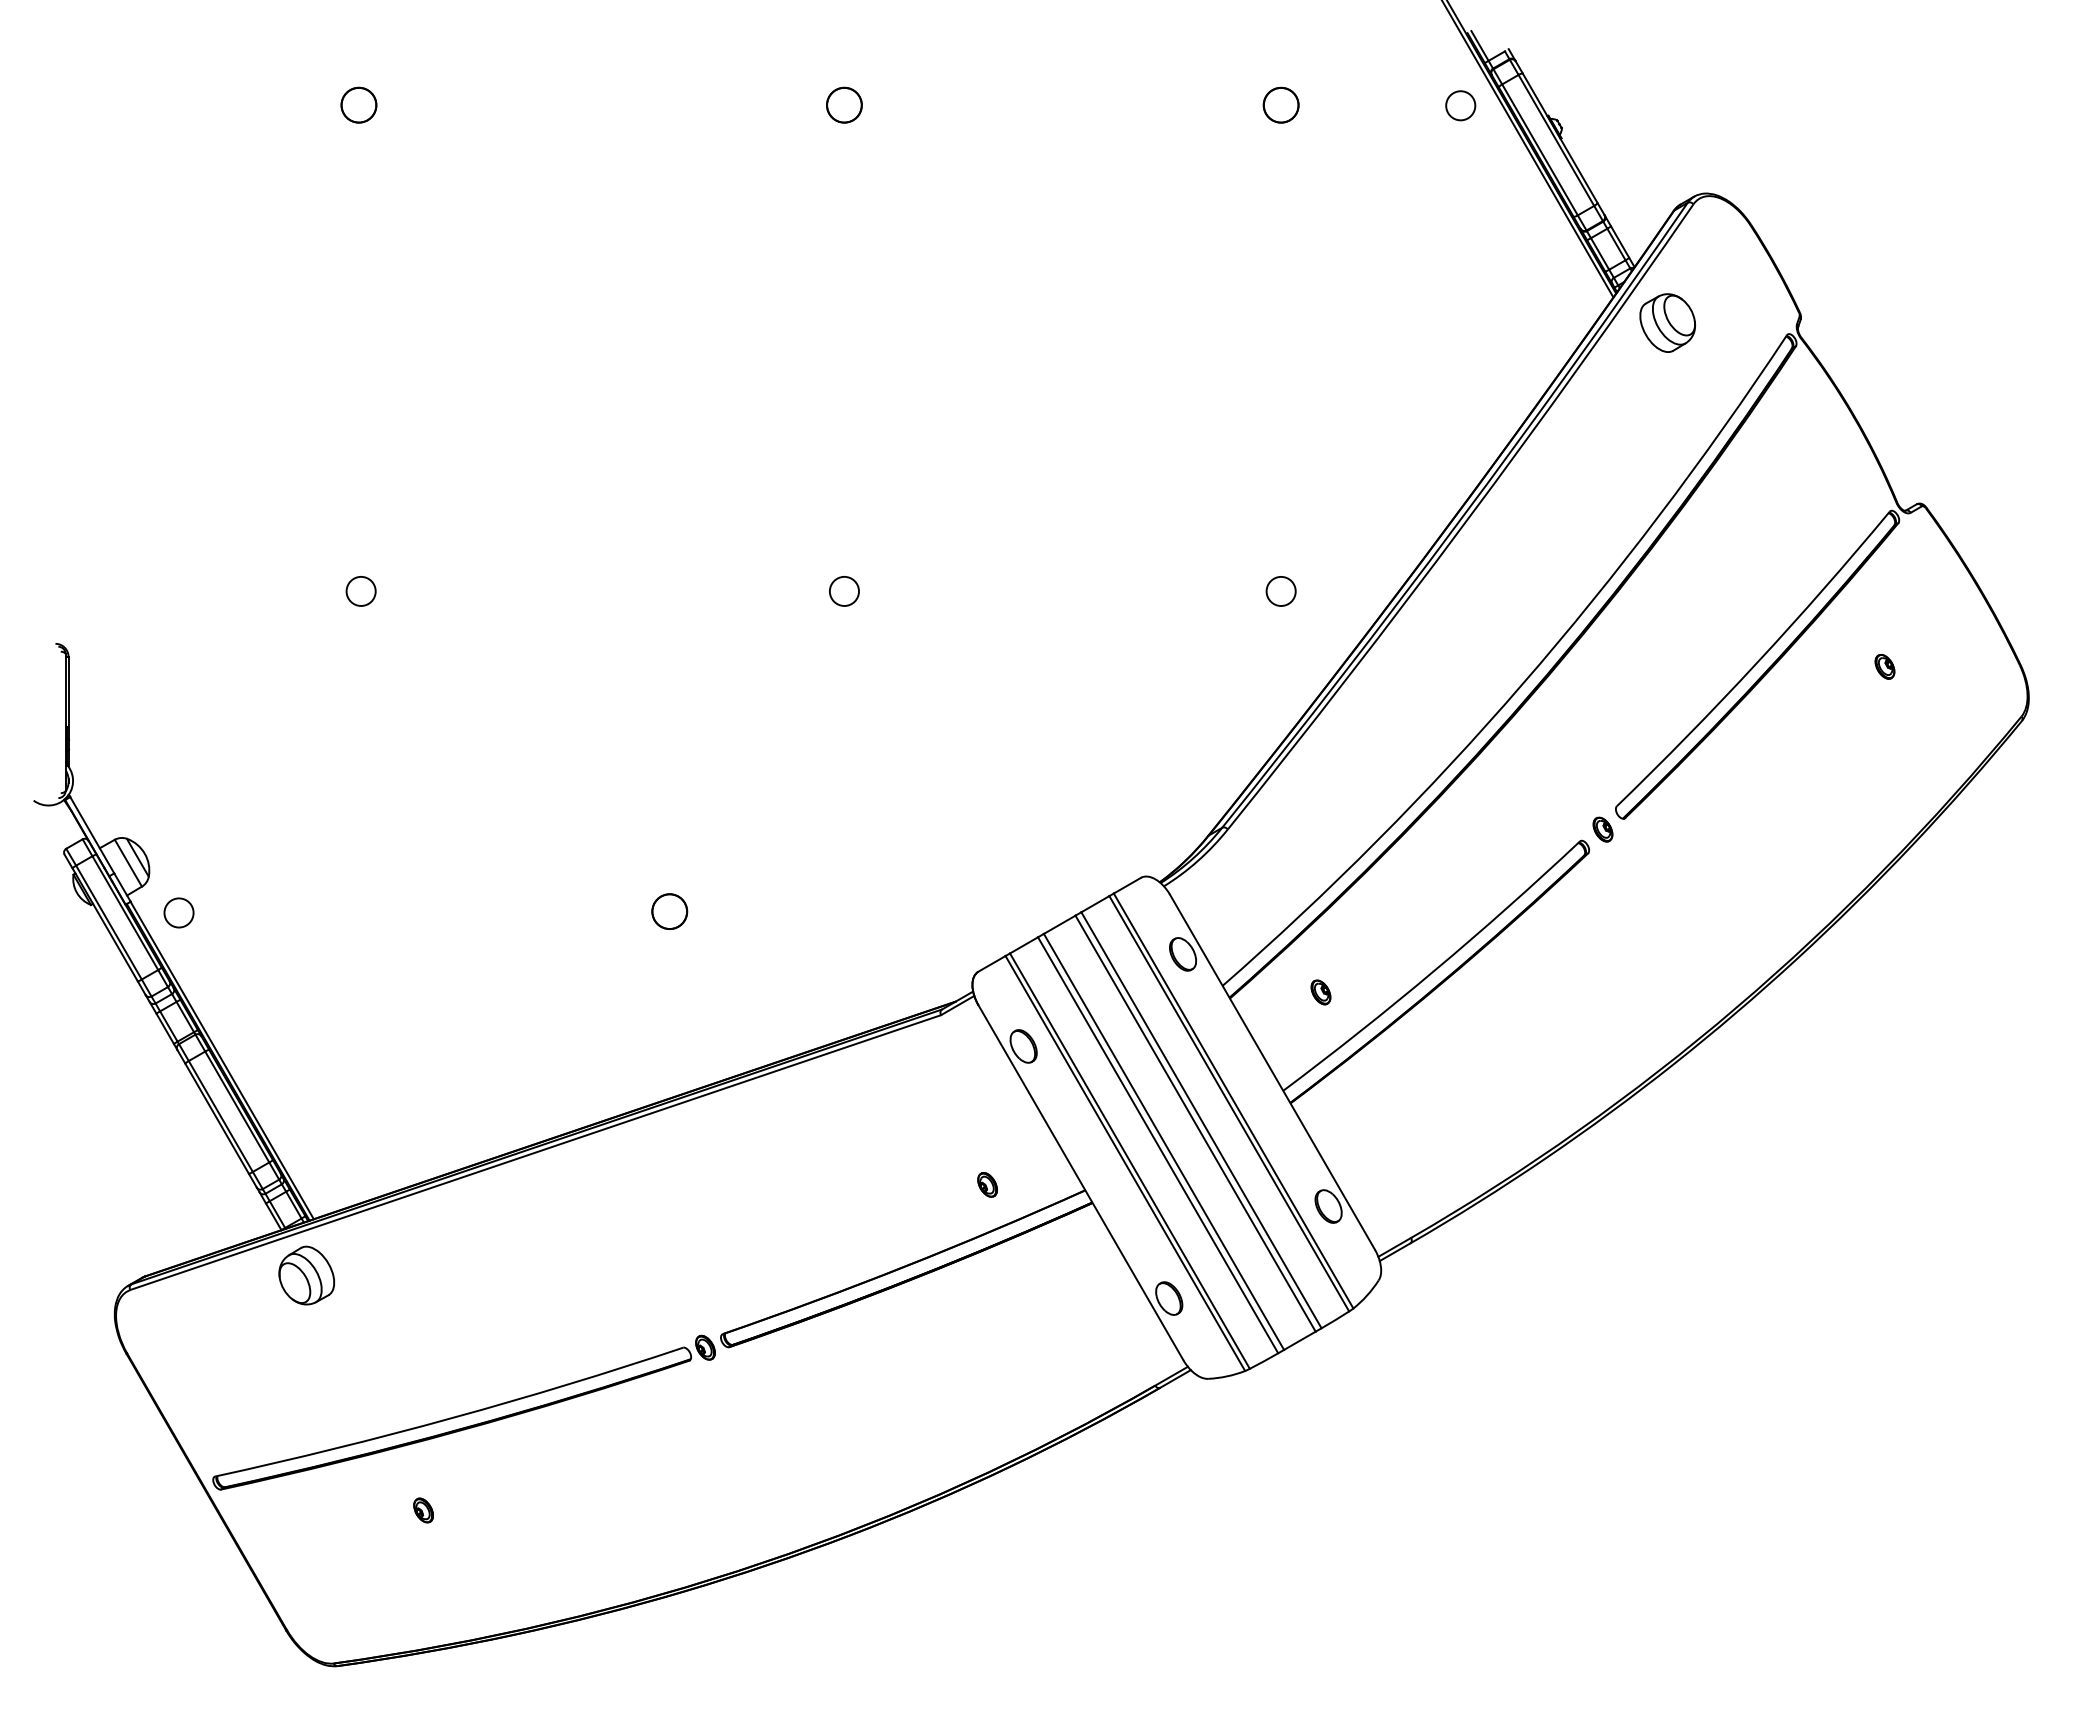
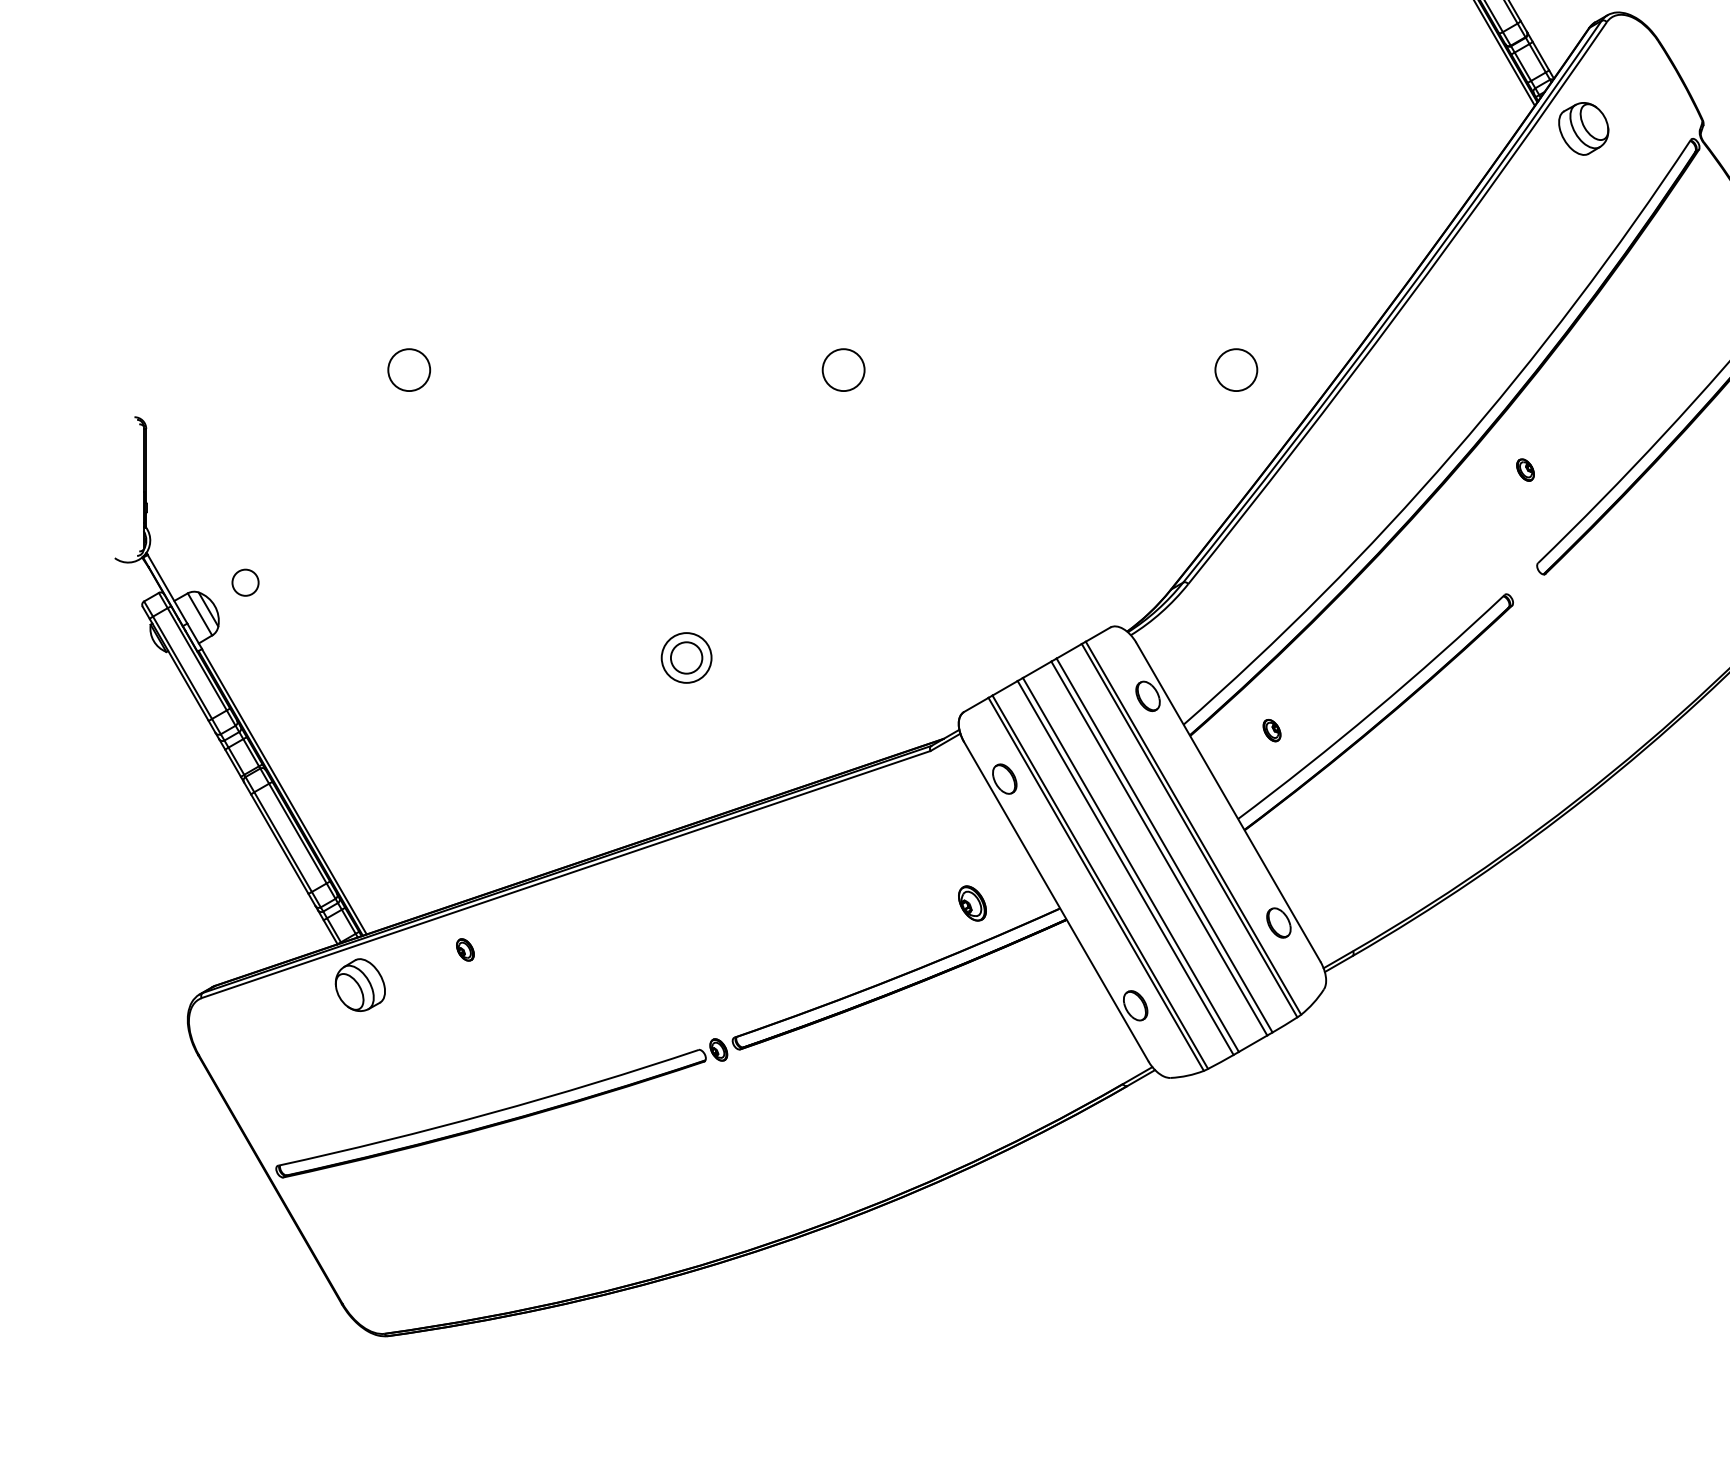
circle: (360, 590) -> (408, 369), size x1.6
circle: (843, 590) -> (842, 369), size x1.6
circle: (1280, 591) -> (1235, 370), size x1.6
part: (1602, 829) -> (1525, 469), moved
circle: (669, 911) -> (686, 657), size x1.6
circle: (178, 912) -> (245, 582), moved
part: (987, 1184) -> (972, 903), size x1.6
part: (423, 1510) -> (465, 949), moved

